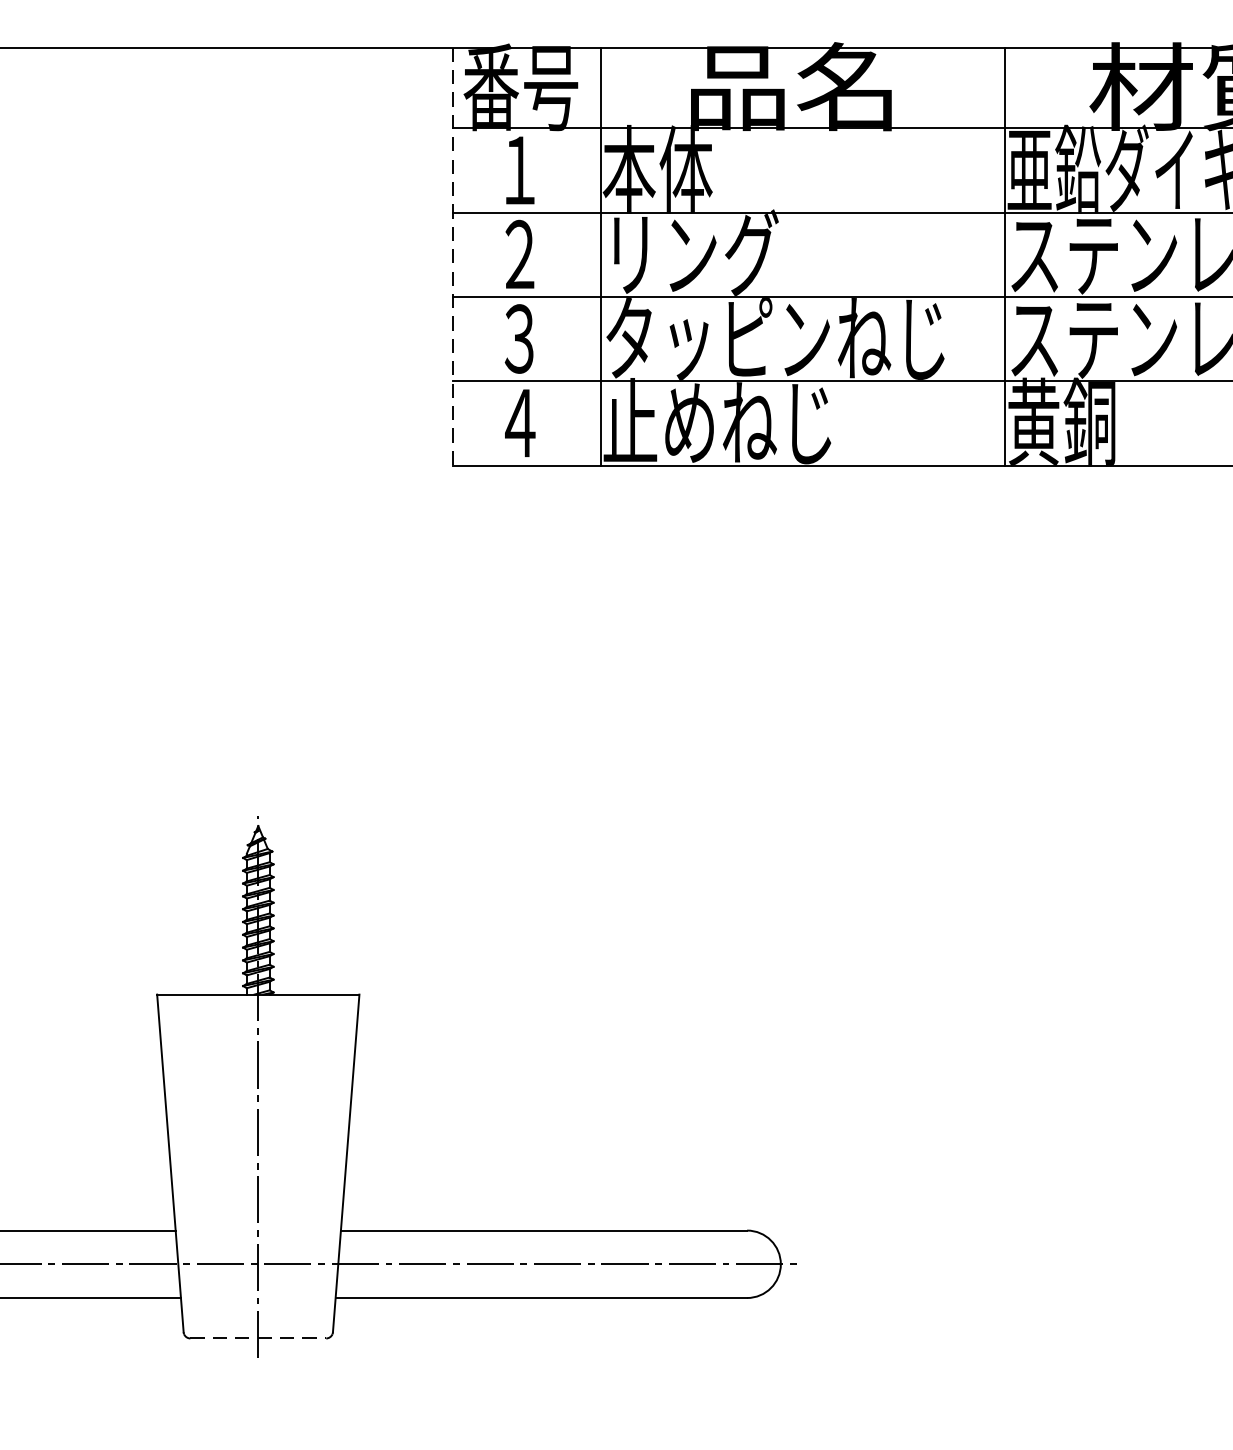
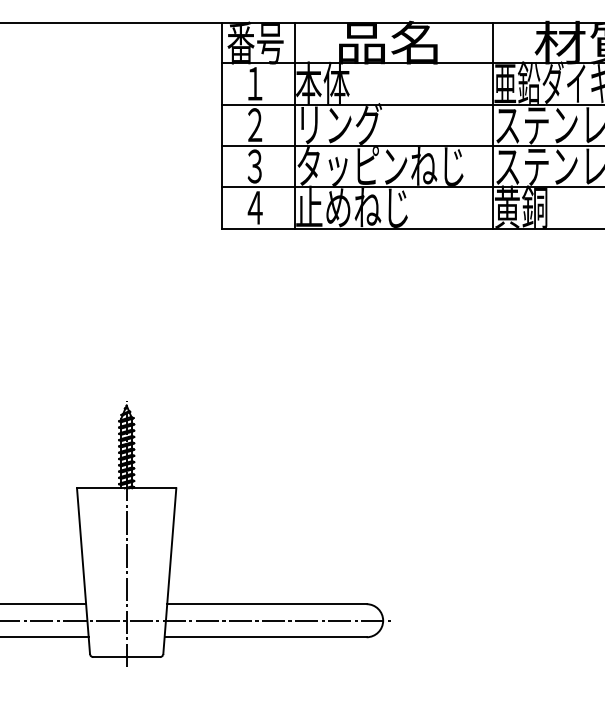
line: (451, 257) -> (221, 126), dashed -> solid
line: (259, 1339) -> (127, 657), dashed -> solid

